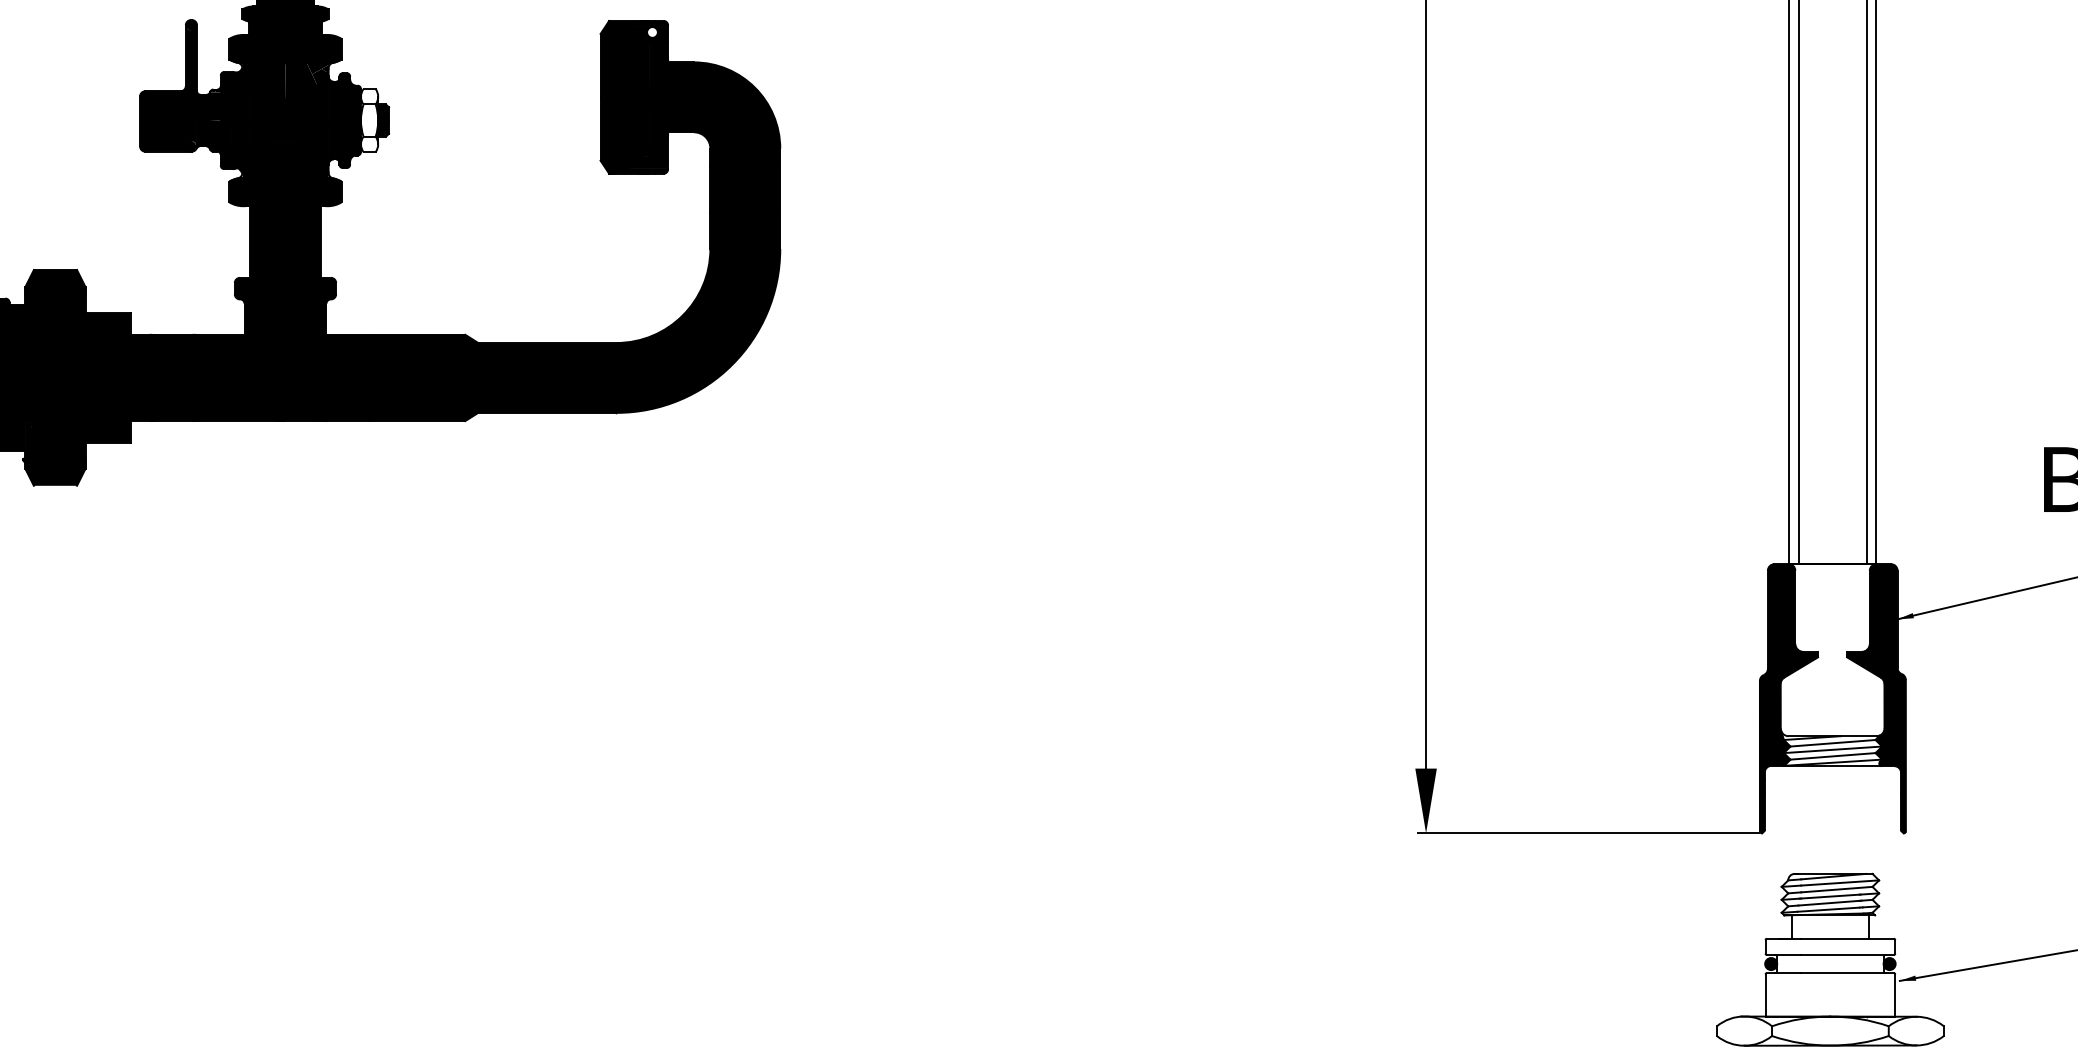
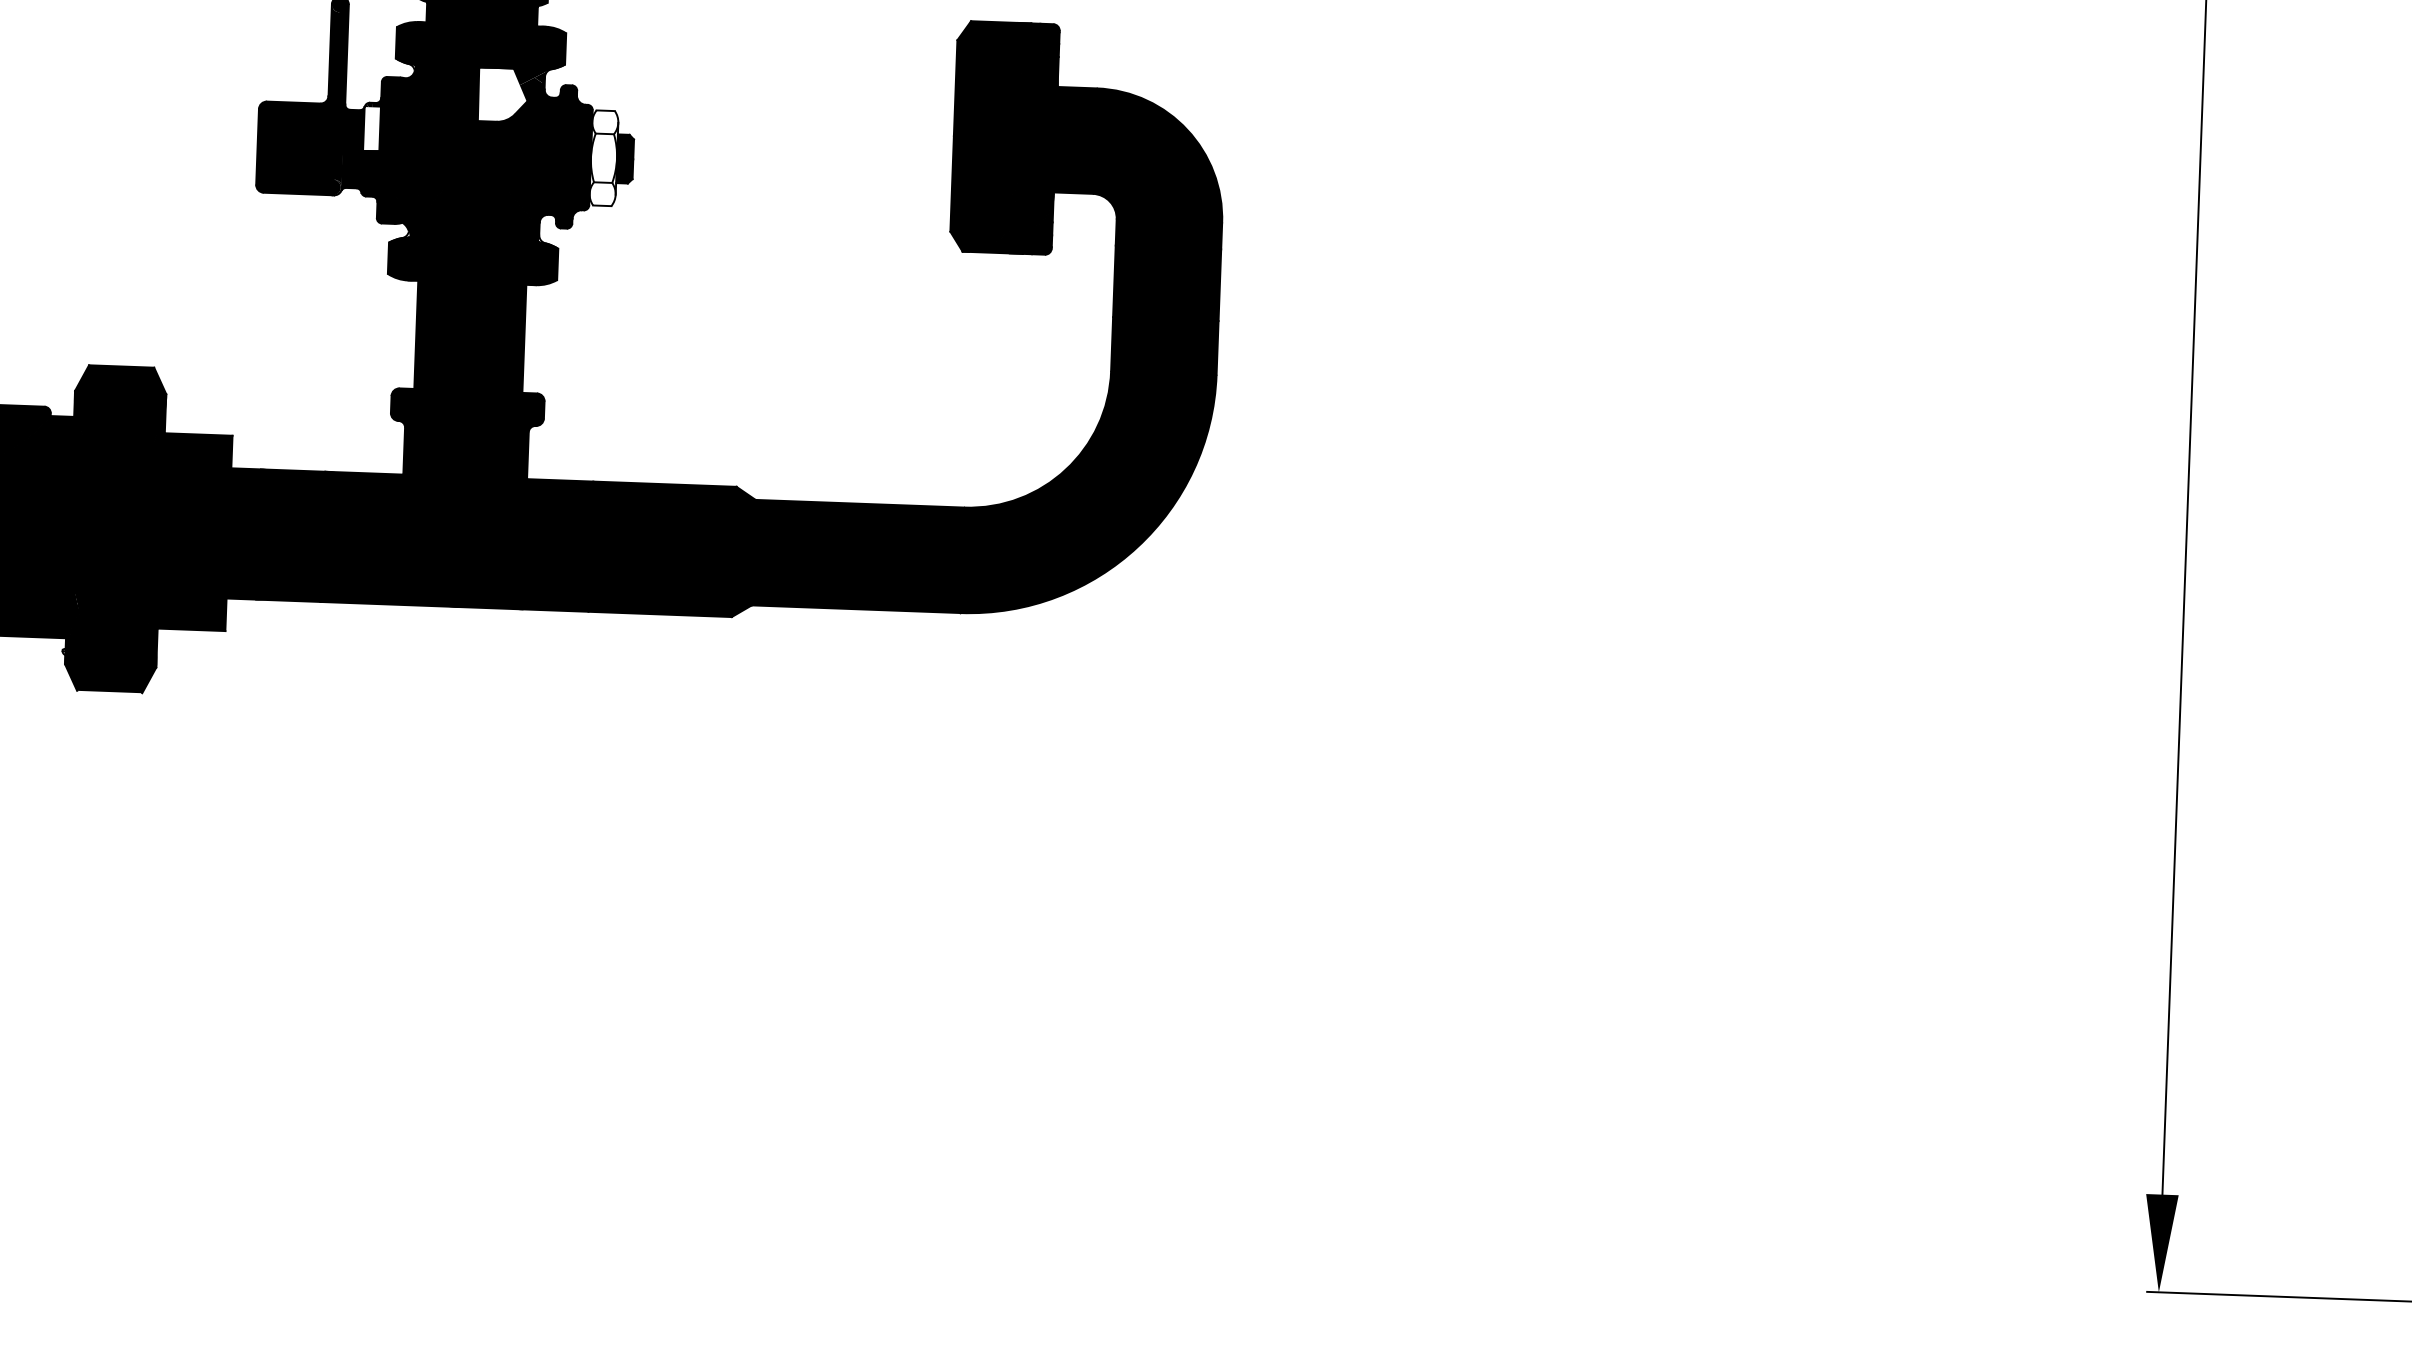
fill: (301, 81) -> (503, 95), removed
fill: (214, 106) -> (370, 128), removed

